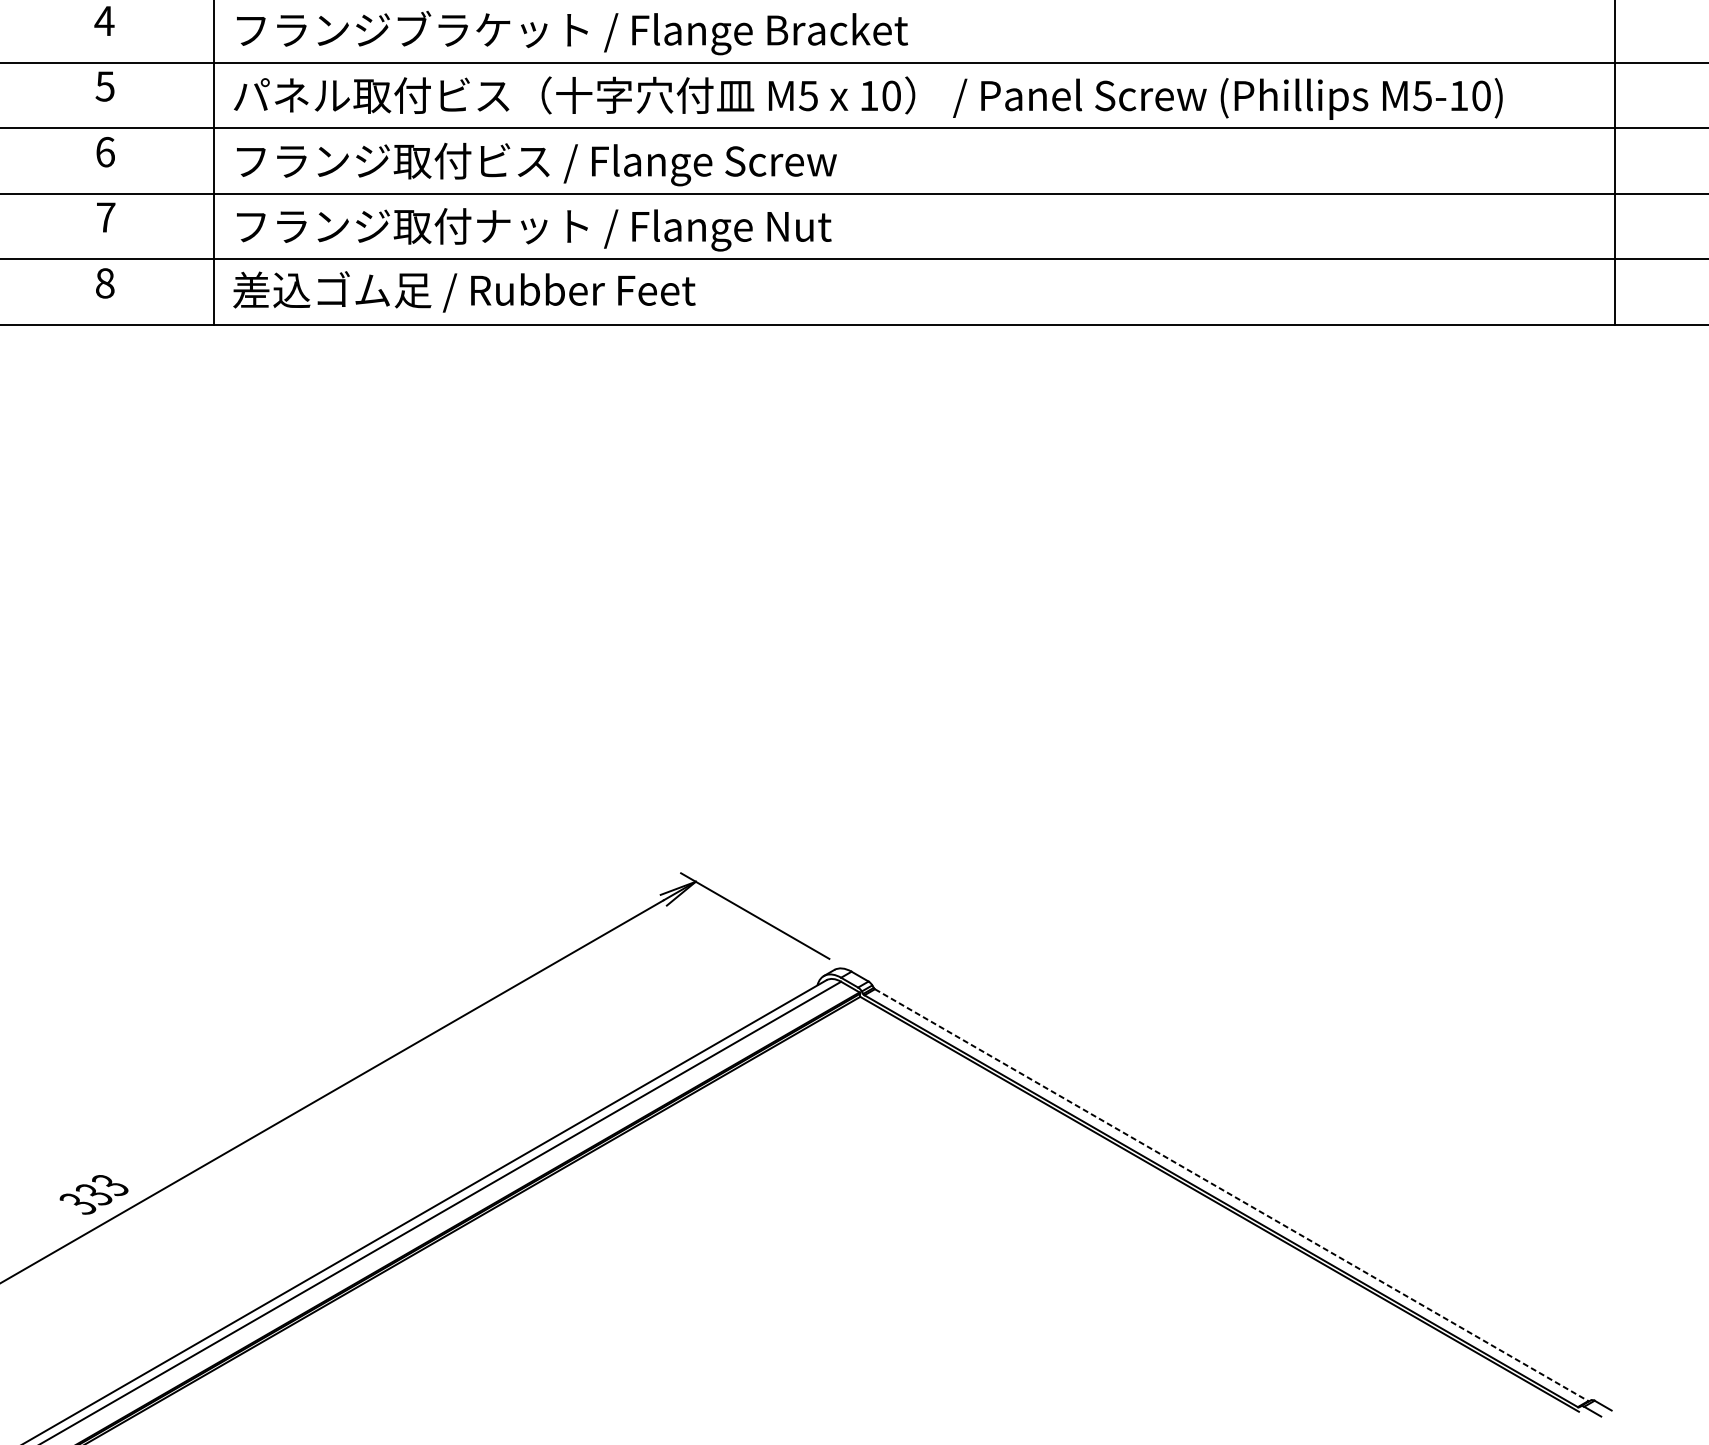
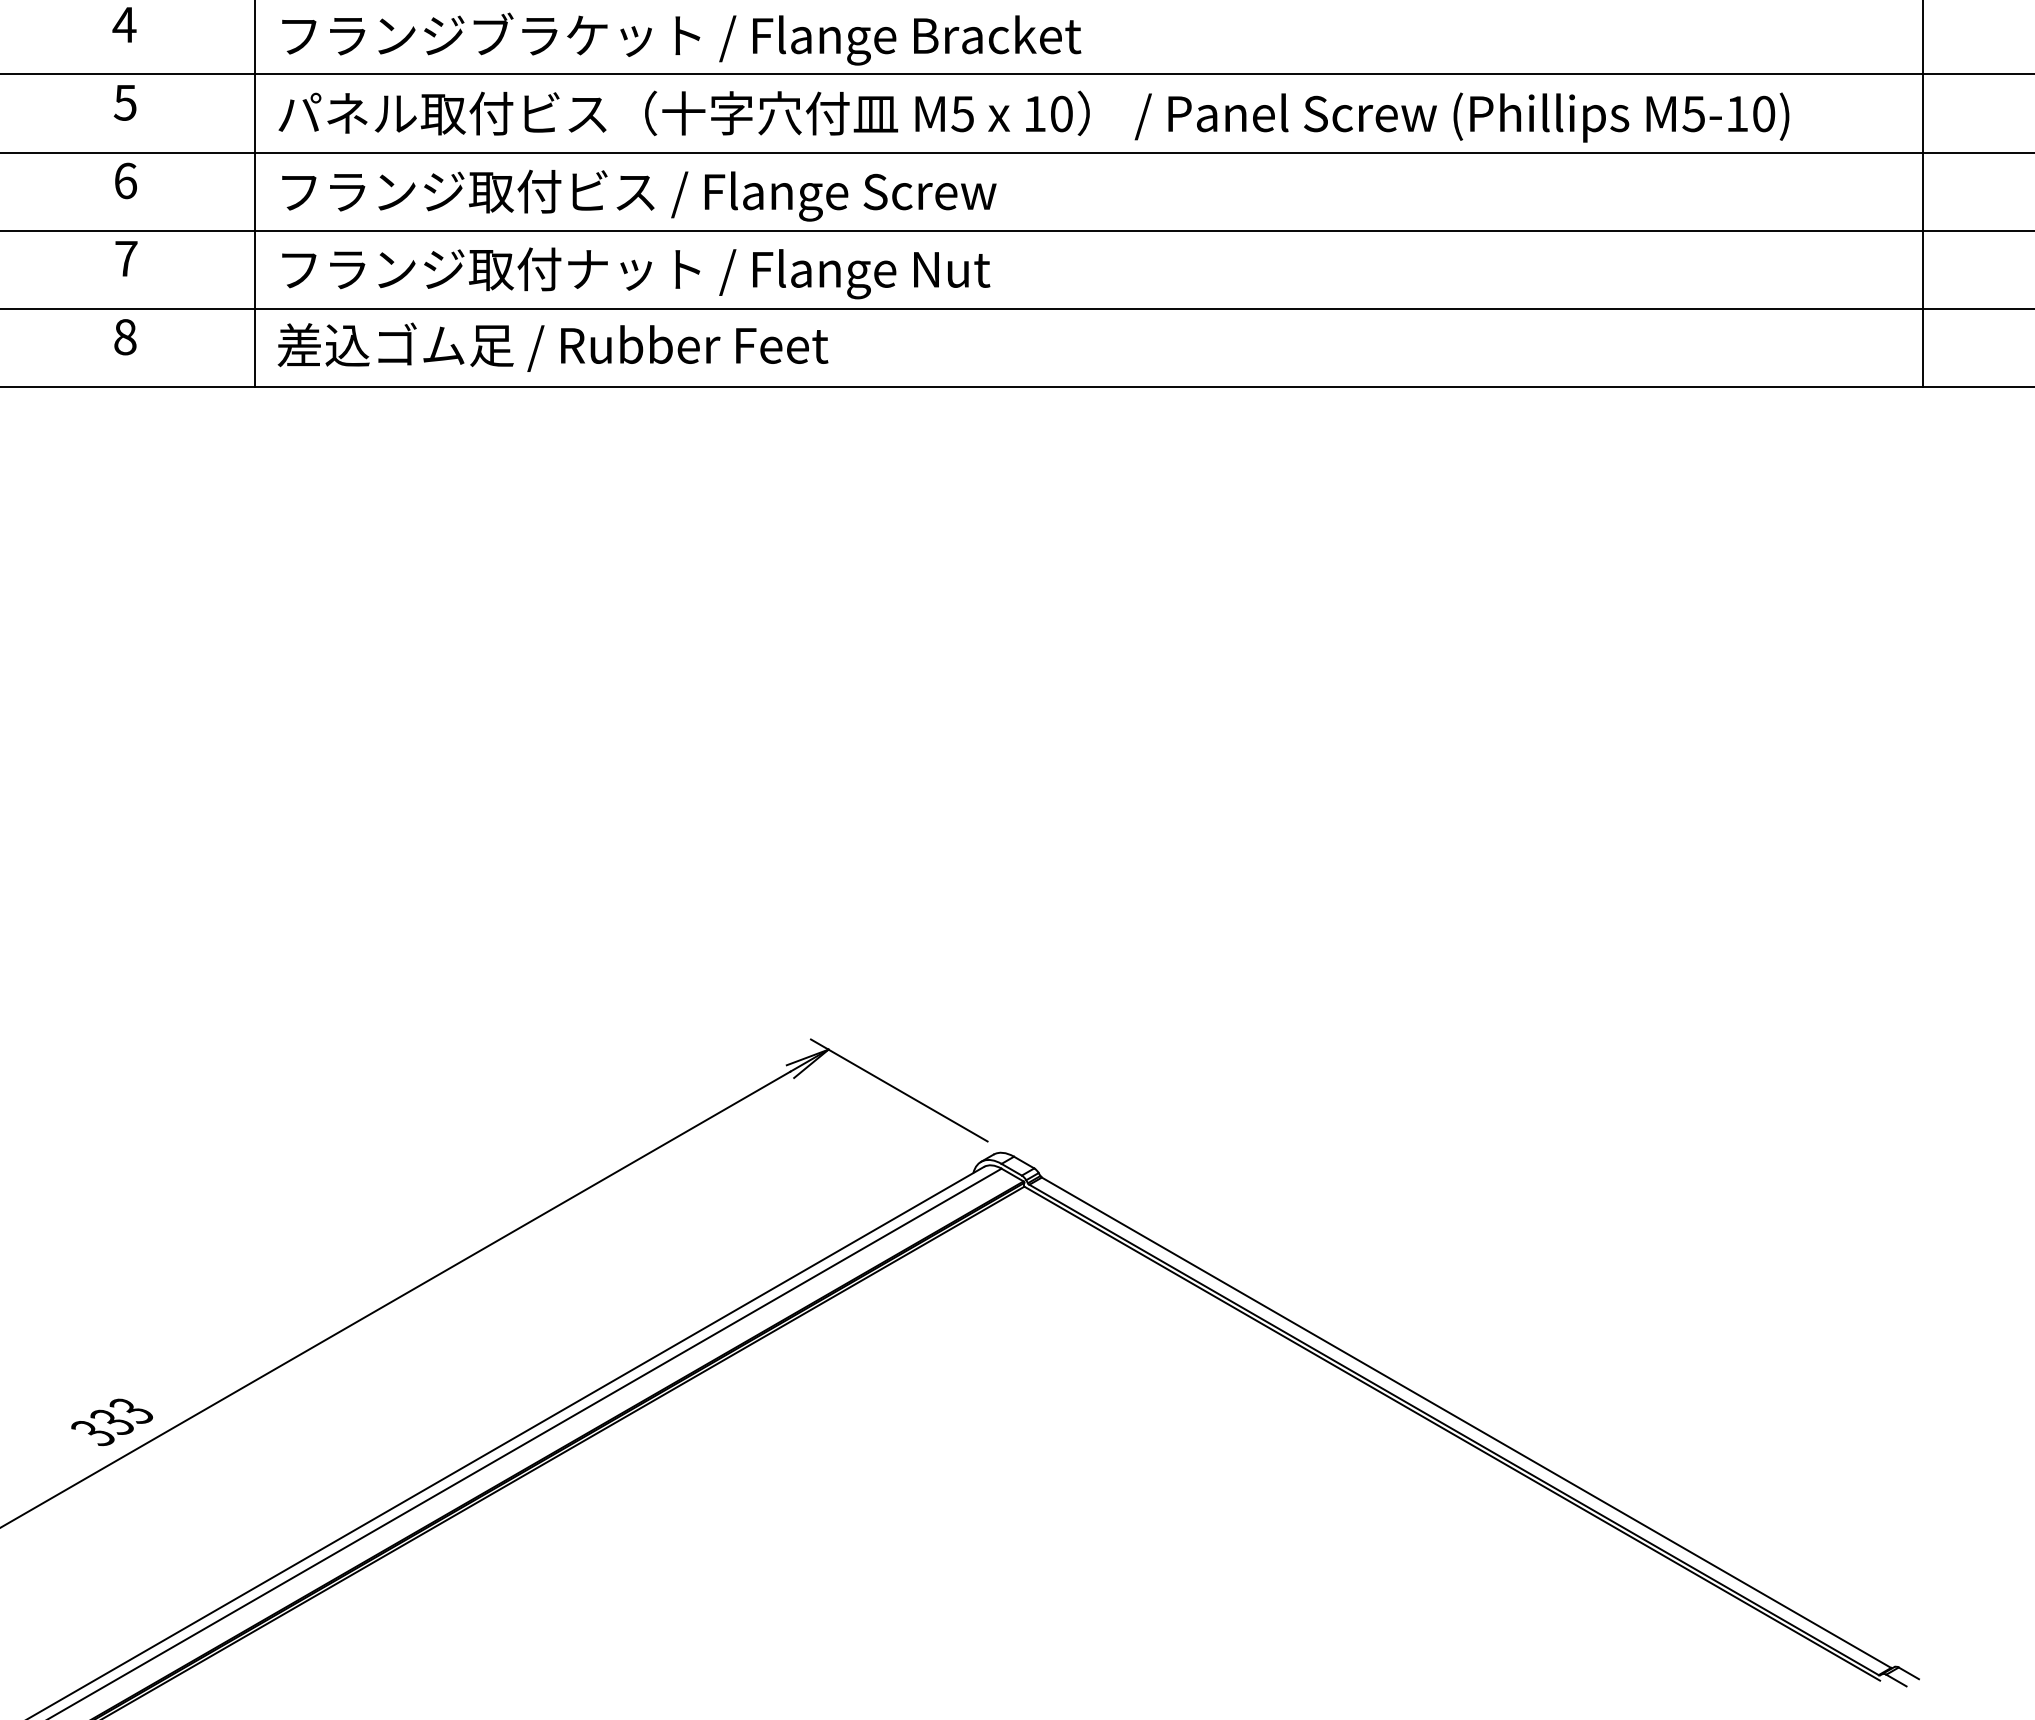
line: (1231, 1195) -> (1466, 1423), dashed -> solid

